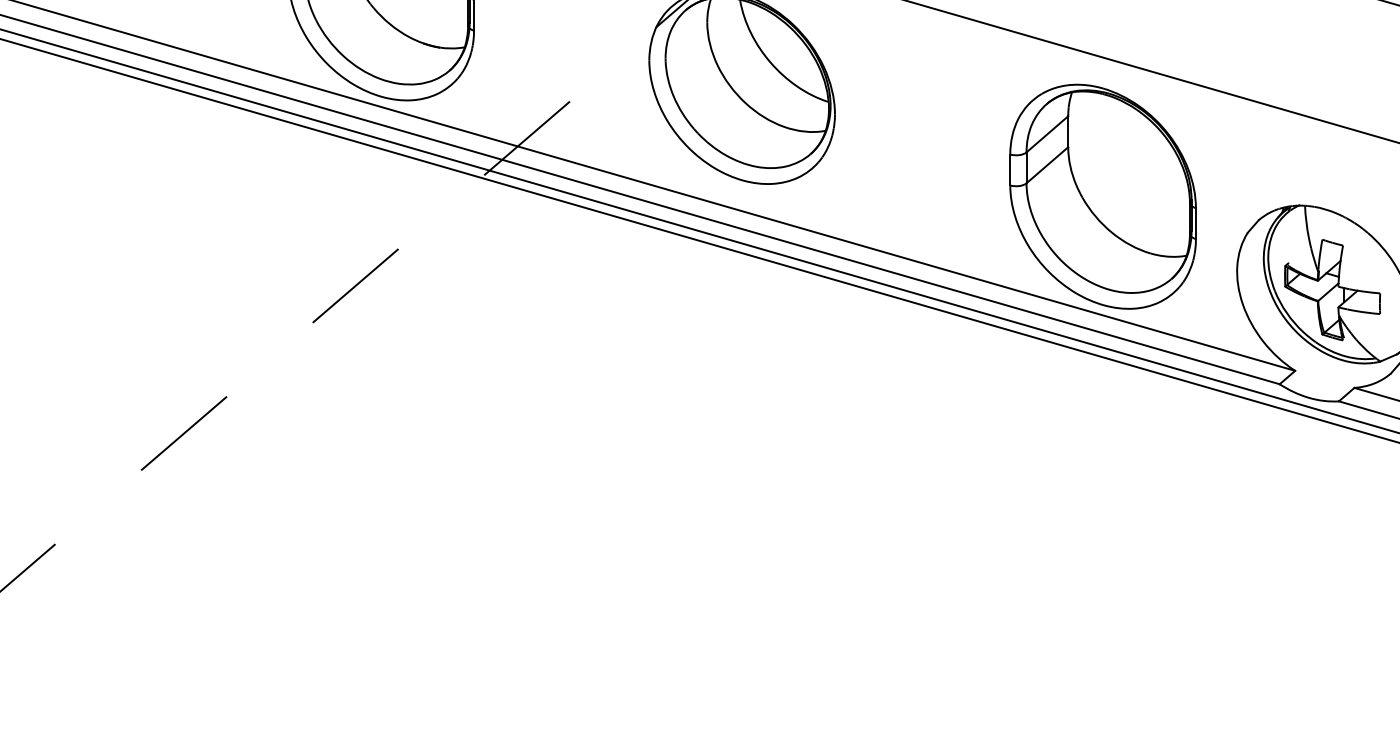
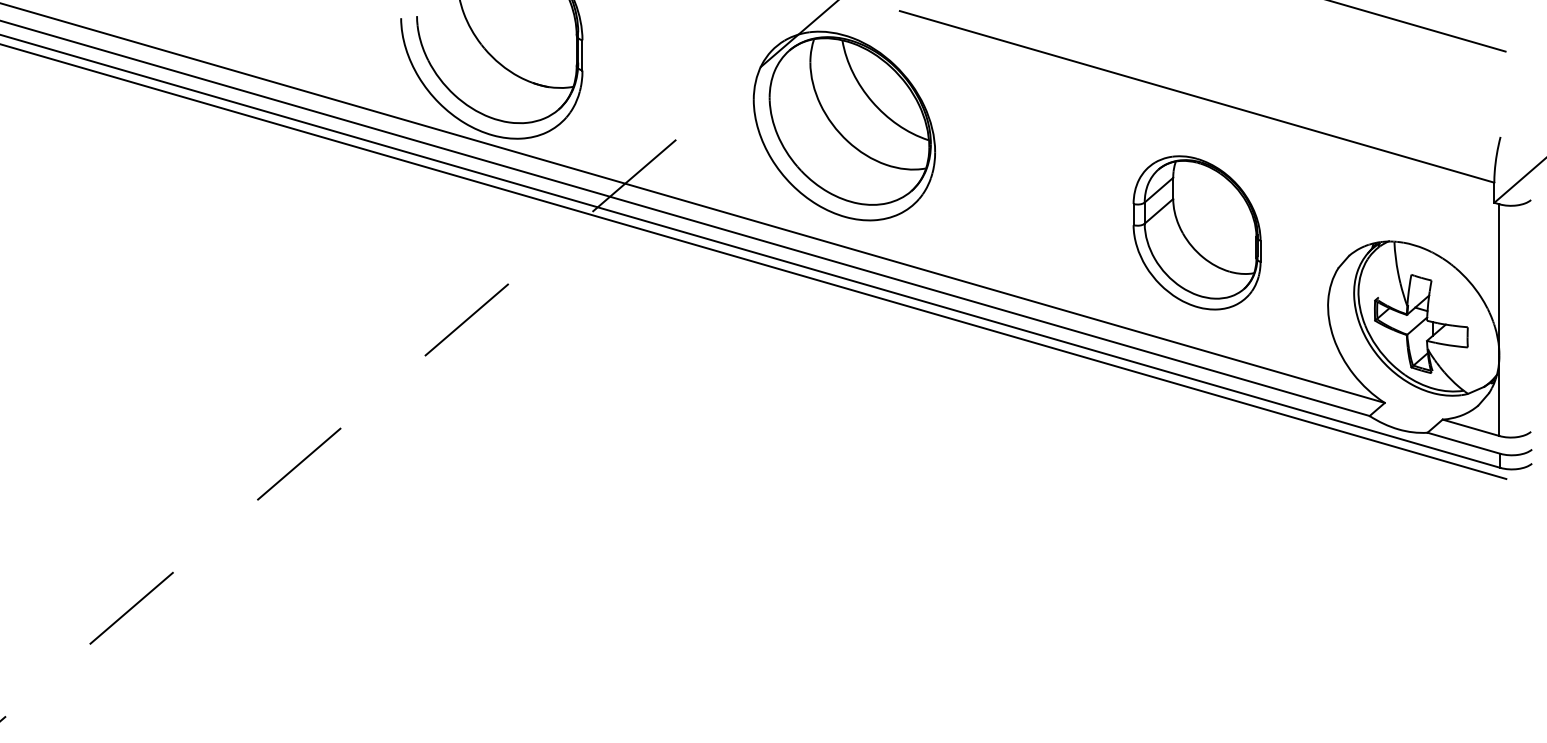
part: (1102, 196) -> (1196, 232), size x0.7

